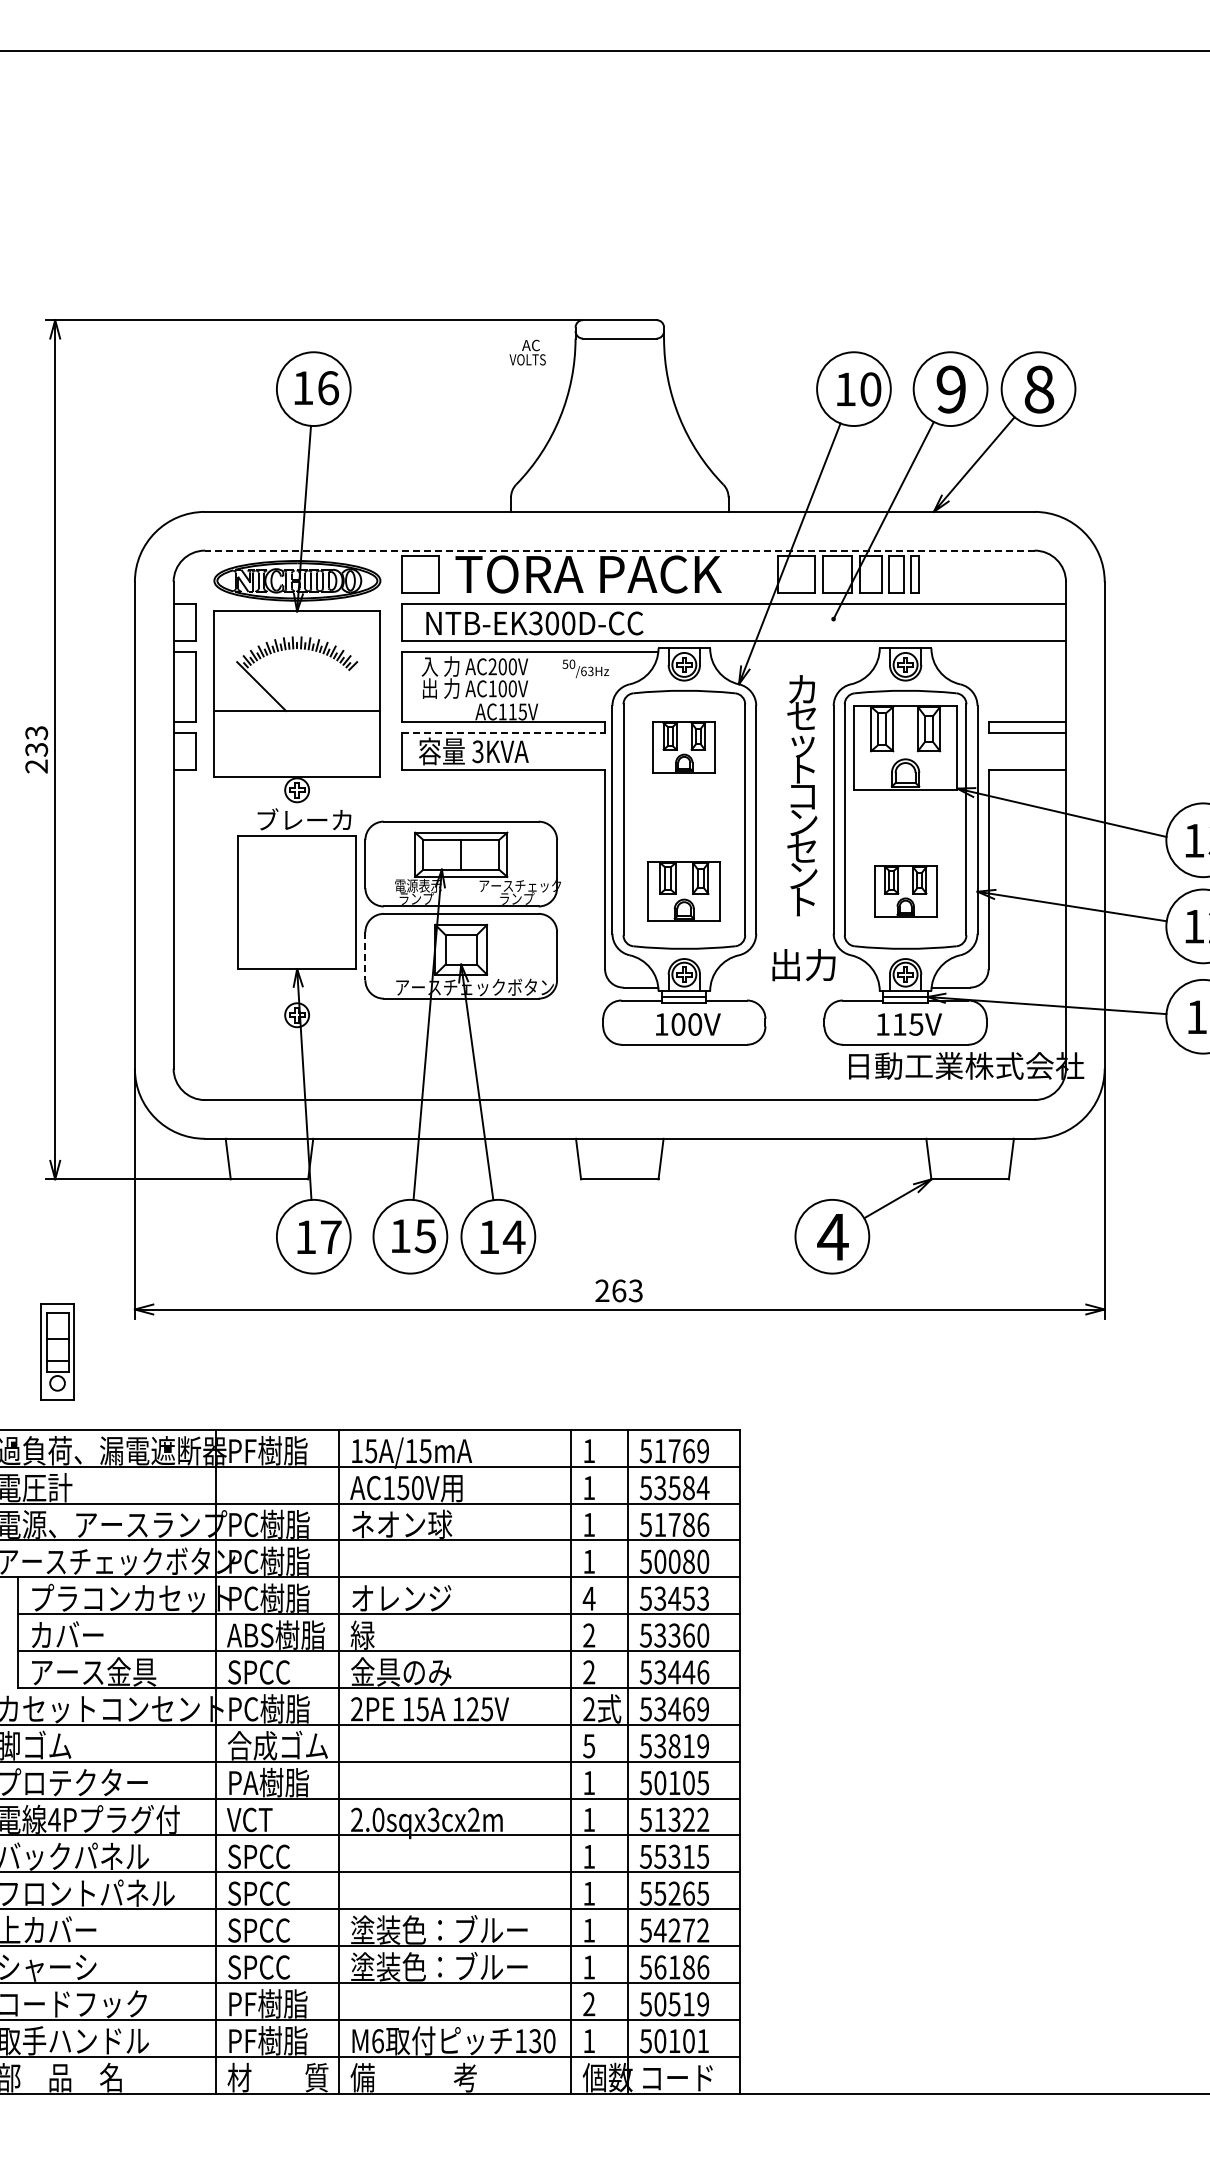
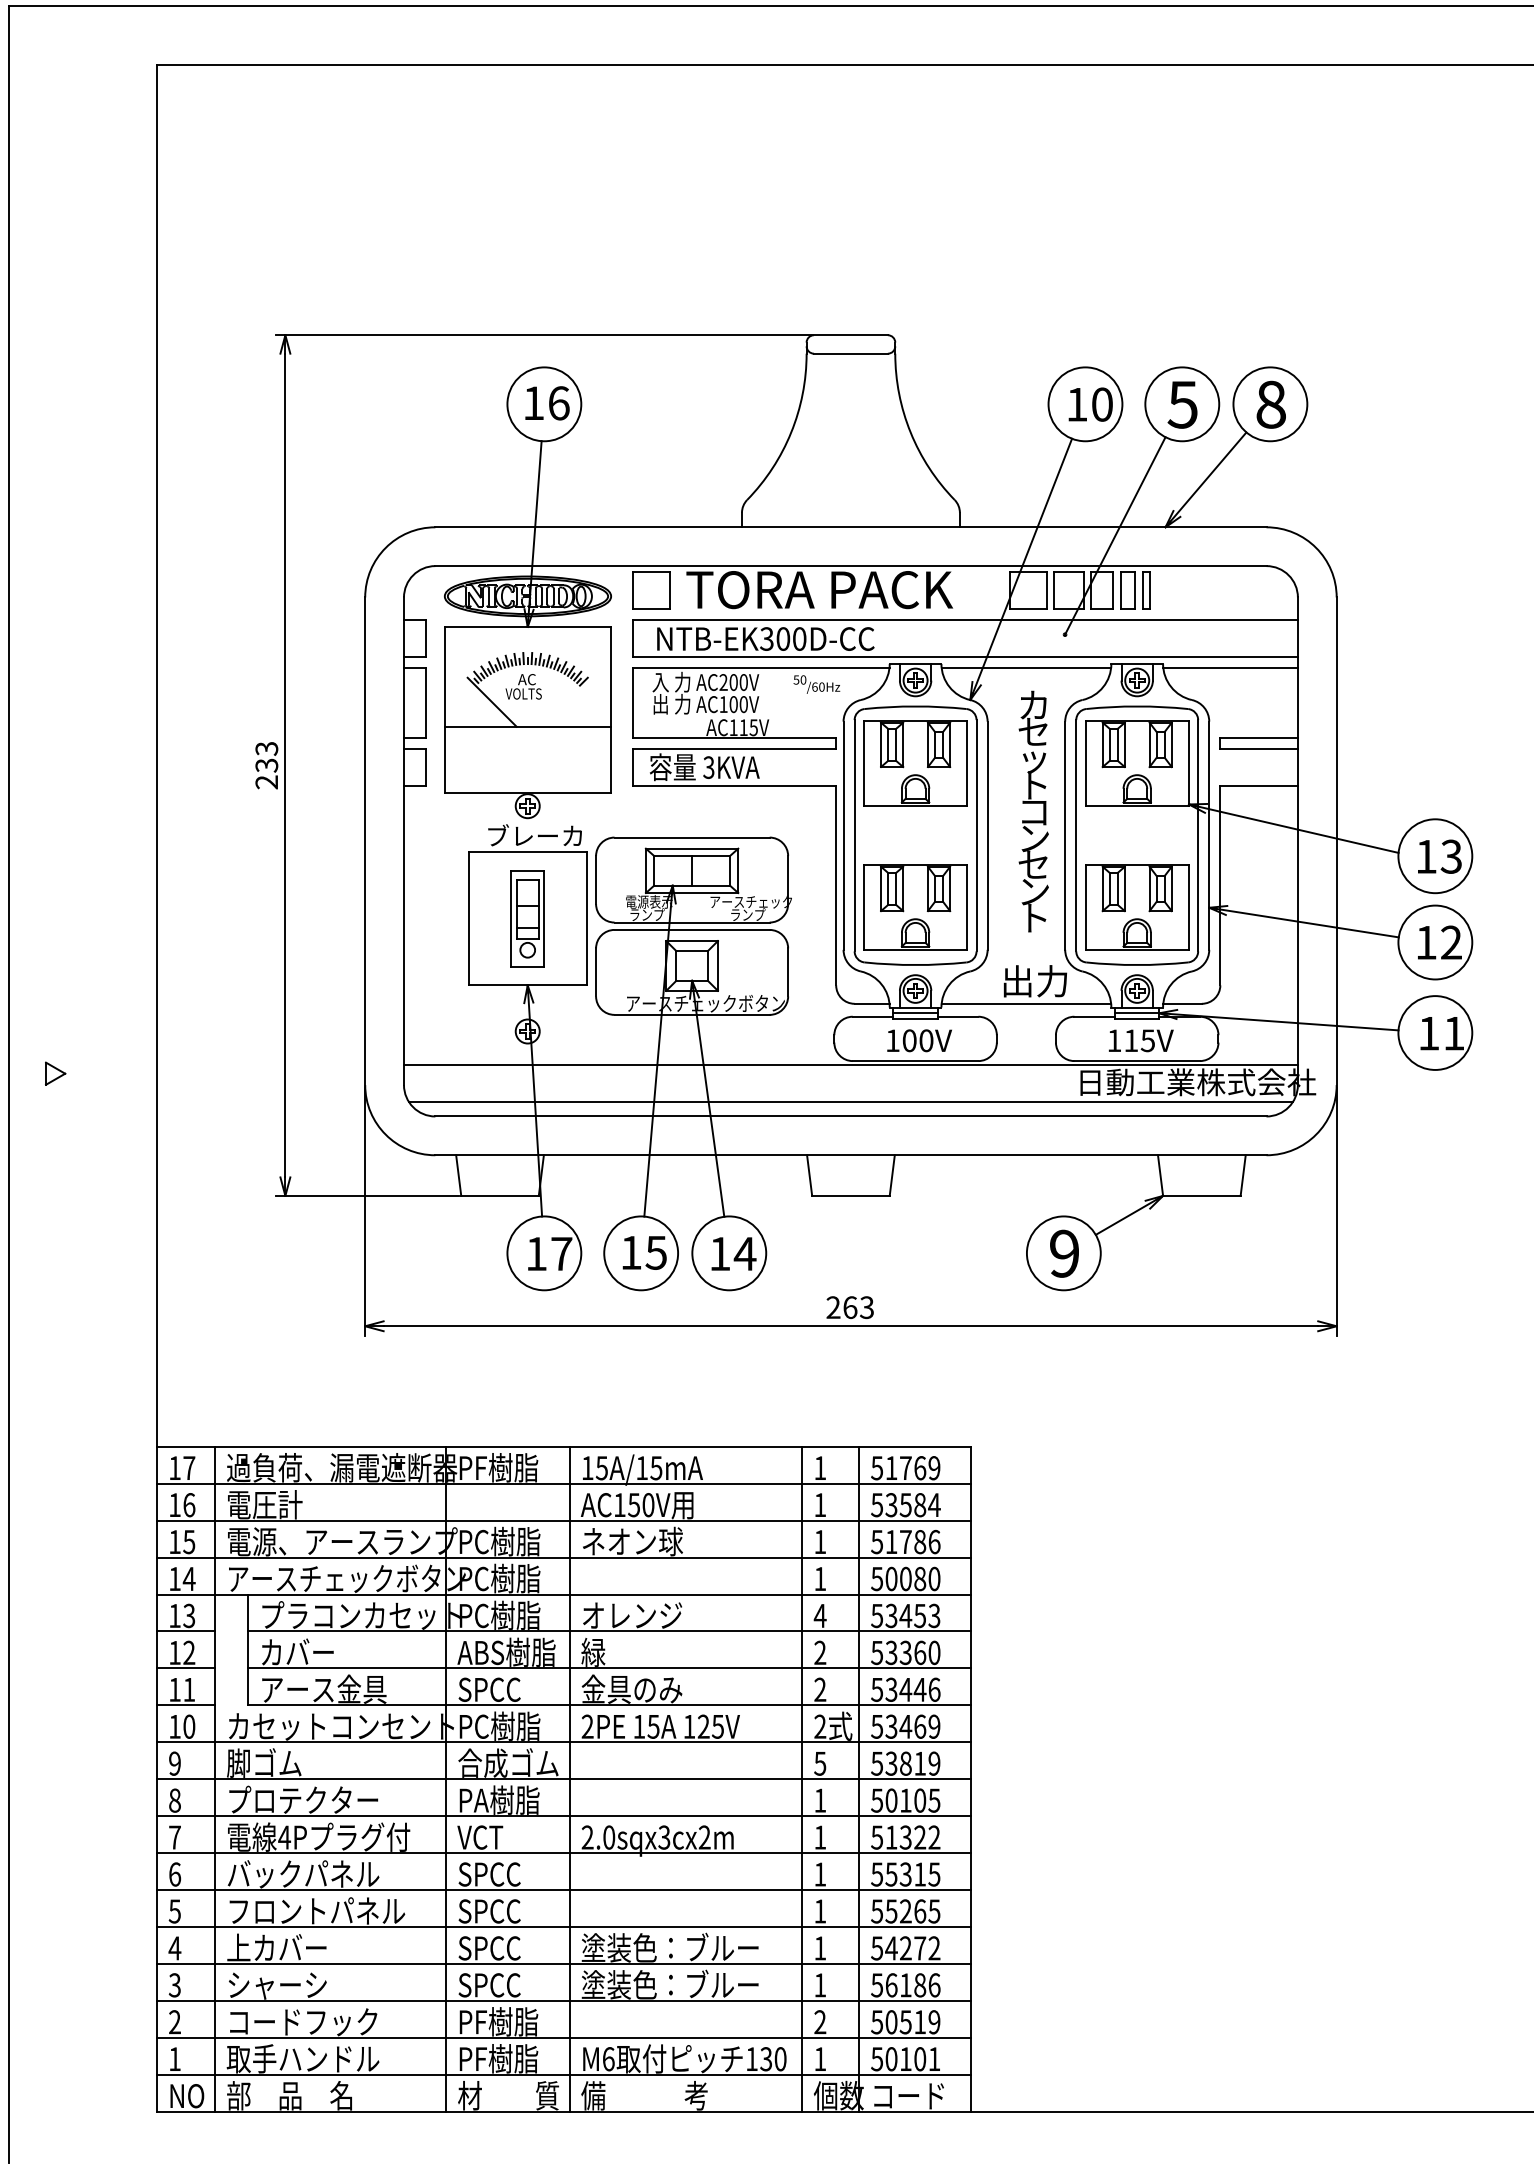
text: (527, 352) -> (523, 686), moved
text: (950, 389) -> (1182, 404), 9 -> 5
line: (619, 551) -> (850, 566), dashed -> solid
line: (795, 651) -> (1026, 667), added
line: (998, 651) -> (1230, 667), added
text: (590, 670) -> (821, 686), /63Hz -> /60Hz
line: (503, 732) -> (734, 748), dashed -> solid
part: (684, 747) -> (915, 763), size x1.67
part: (684, 891) -> (915, 907), size x1.43
part: (905, 891) -> (1137, 907), size x1.67
line: (365, 956) -> (596, 972), dashed -> solid
line: (795, 987) -> (1026, 1003), added
line: (619, 1048) -> (850, 1064), added
line: (619, 1085) -> (850, 1101), added
text: (833, 1236) -> (1064, 1253), 4 -> 9
part: (57, 1351) -> (527, 918), moved

